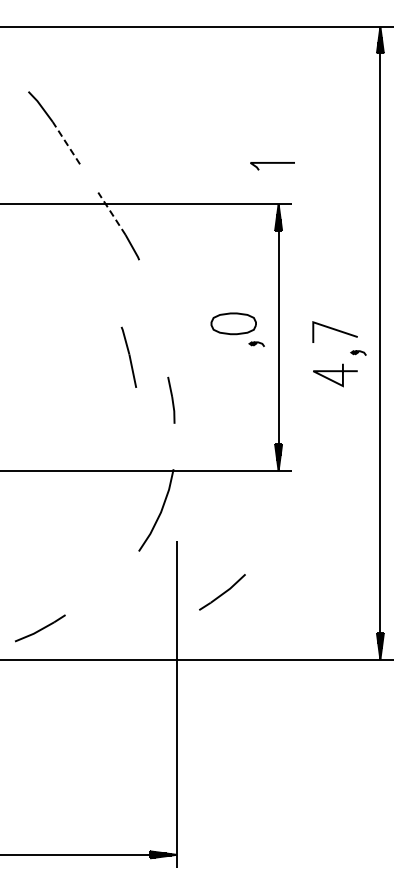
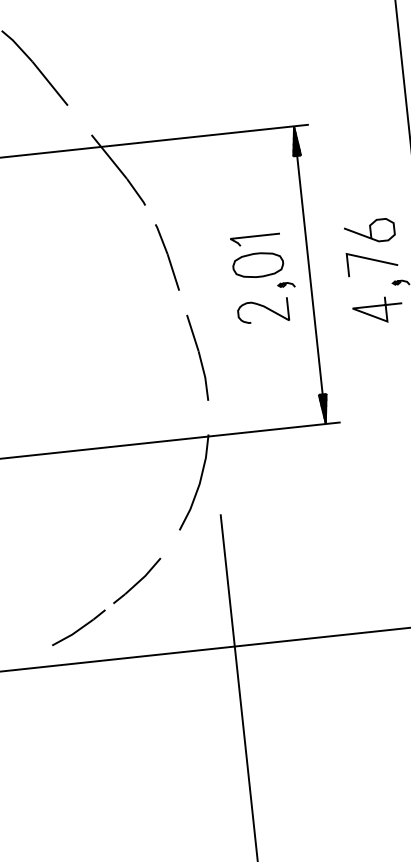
line: (66, 142) -> (50, 82), dashed -> solid
line: (272, 163) -> (254, 236), moved
line: (111, 213) -> (108, 156), dashed -> solid
curve: (335, 304) -> (369, 231), added
part: (128, 356) -> (166, 256), moved
curve: (235, 362) -> (264, 308), added
part: (171, 400) -> (197, 358), size x1.67
part: (222, 592) -> (137, 581), moved

